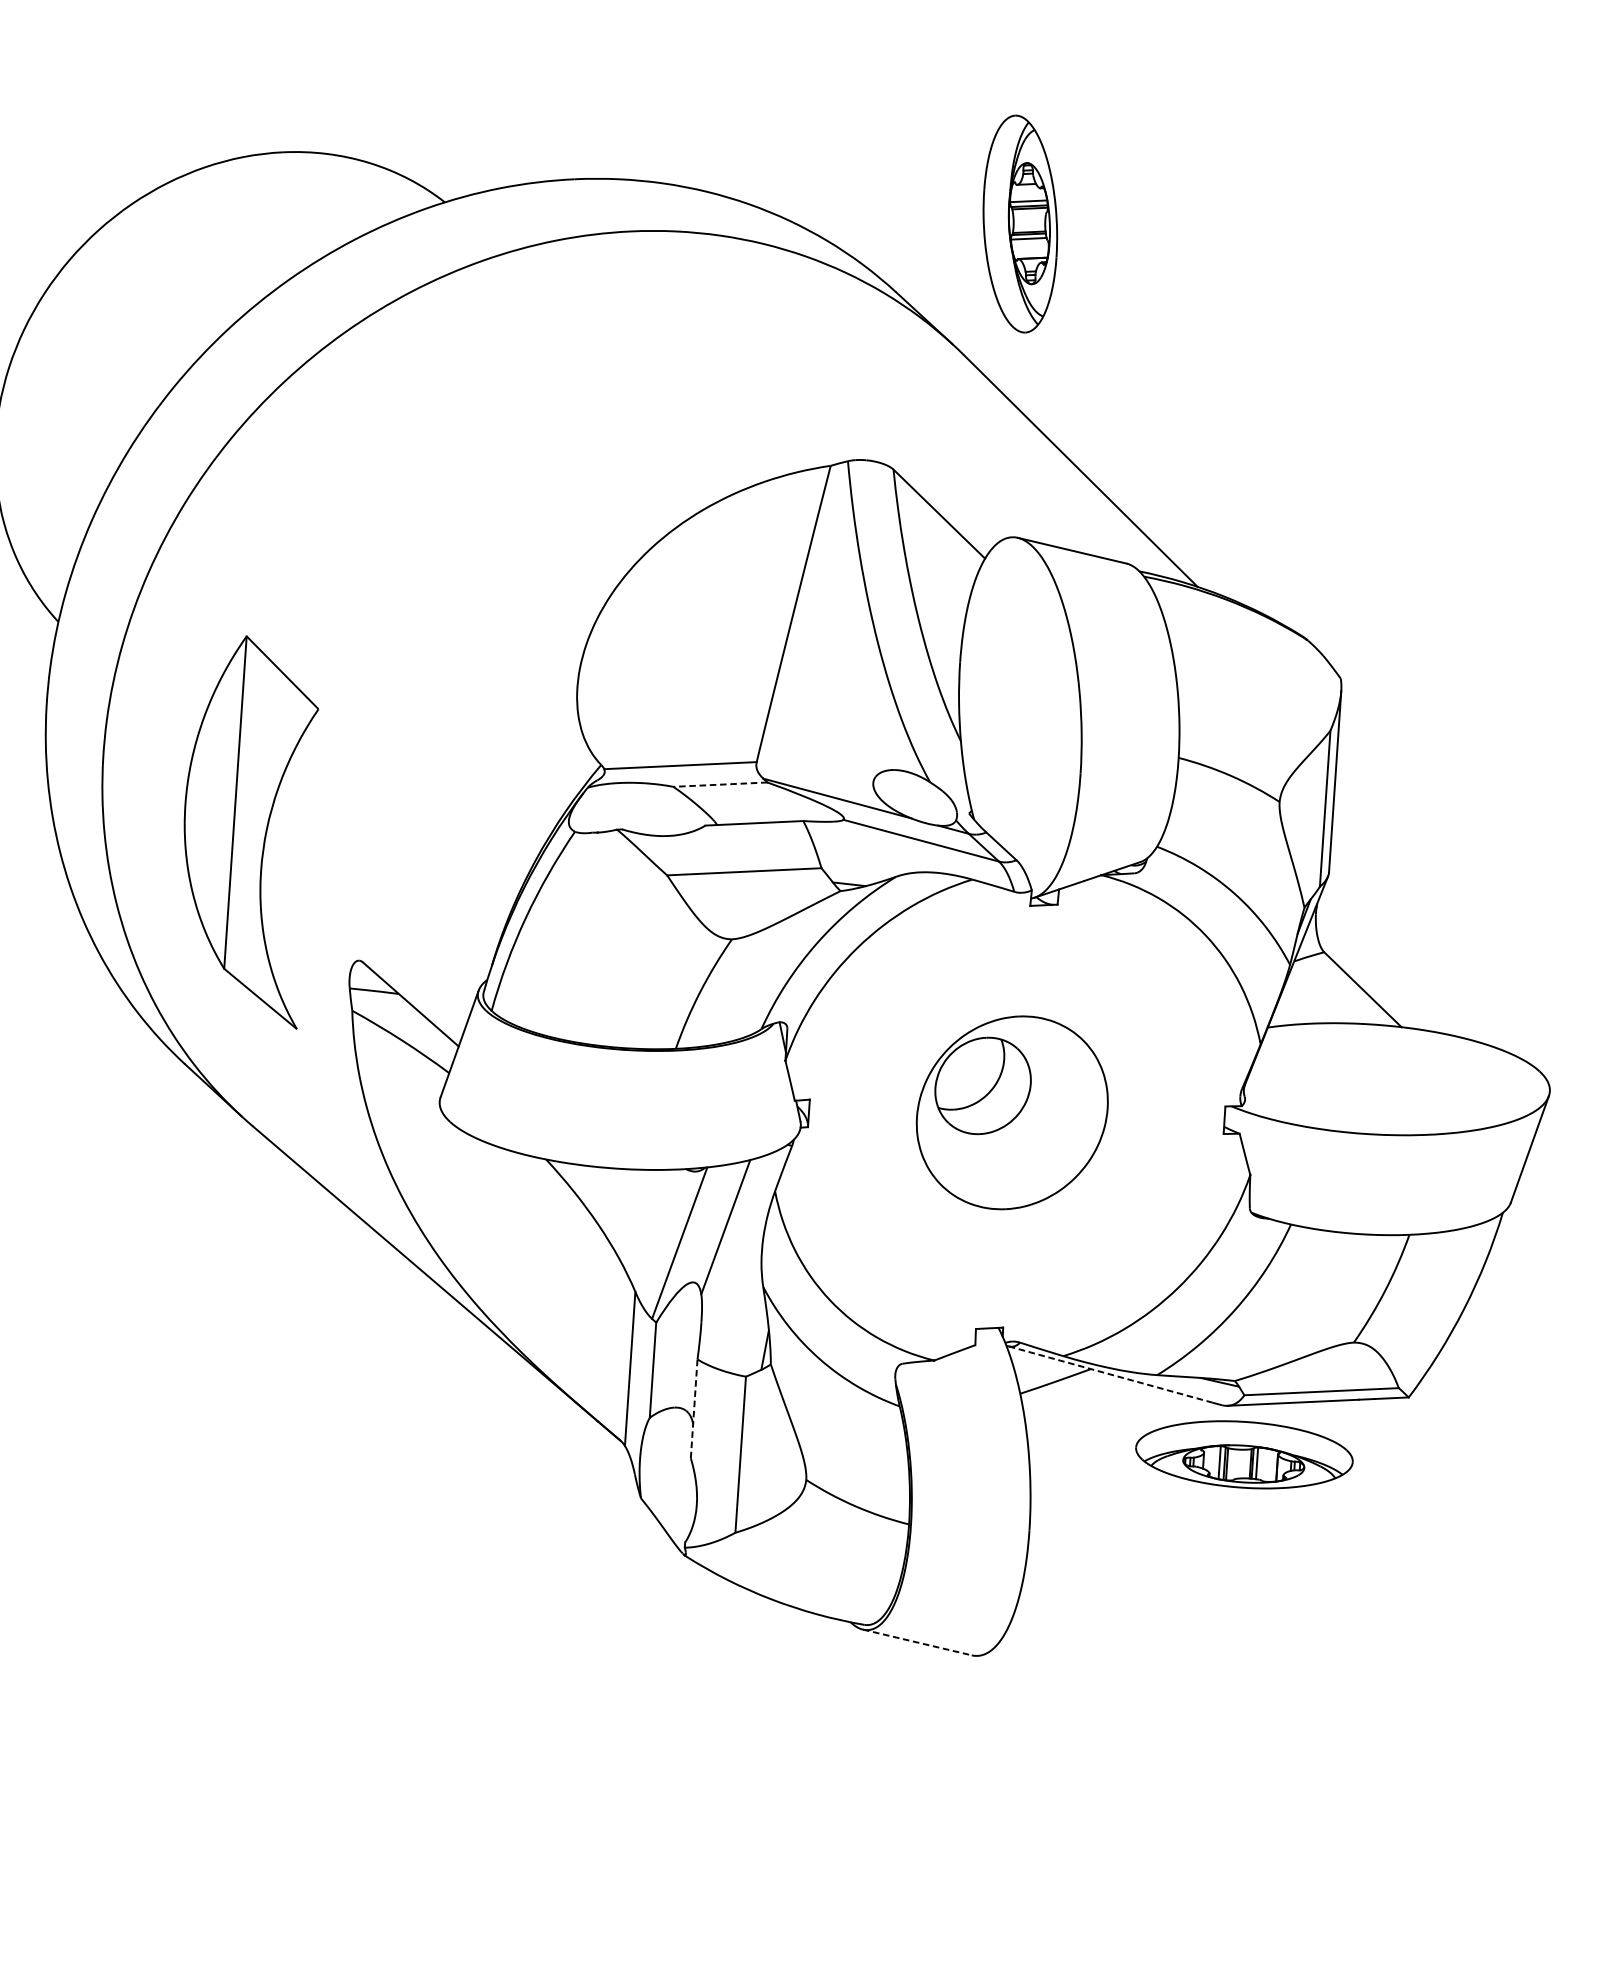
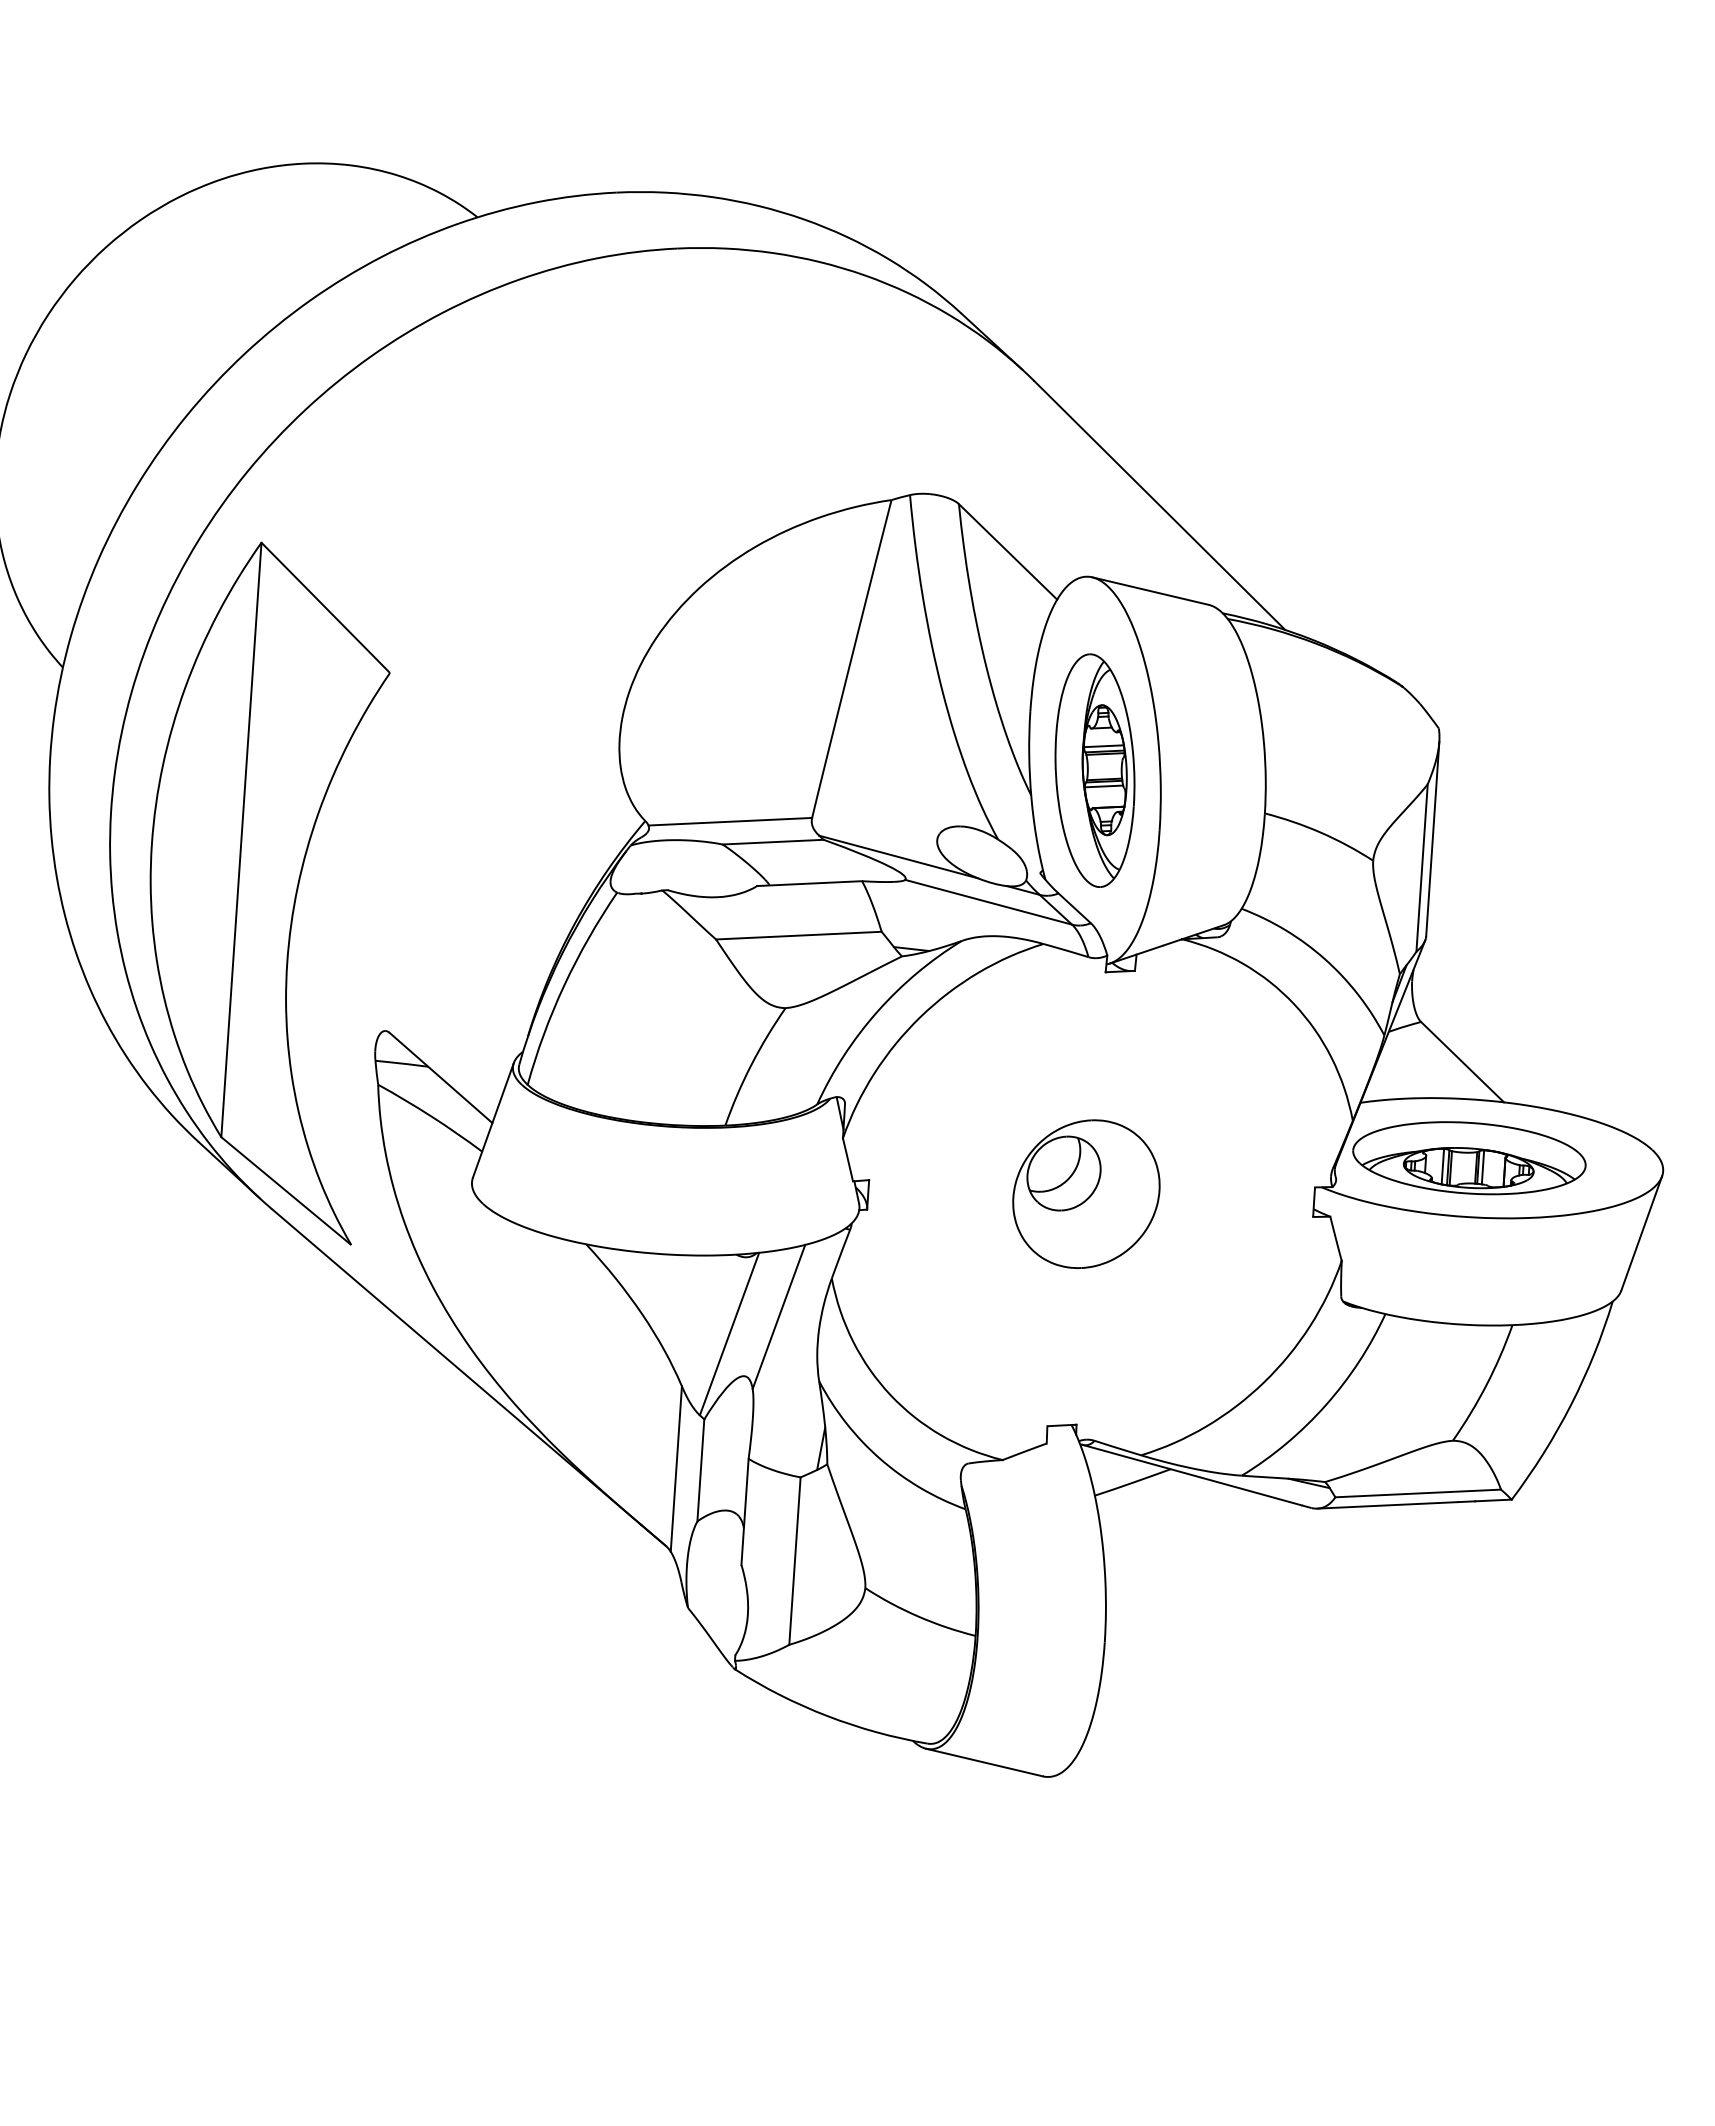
part: (1019, 223) -> (1094, 770), moved
line: (720, 784) -> (773, 842), dashed -> solid
part: (250, 832) -> (269, 893), size x1.67
part: (1012, 1112) -> (1086, 1193), size x0.71
line: (1111, 1374) -> (1192, 1475), dashed -> solid
line: (694, 1408) -> (745, 1511), dashed -> solid
part: (1244, 1455) -> (1469, 1158), moved
line: (917, 1642) -> (984, 1762), dashed -> solid

